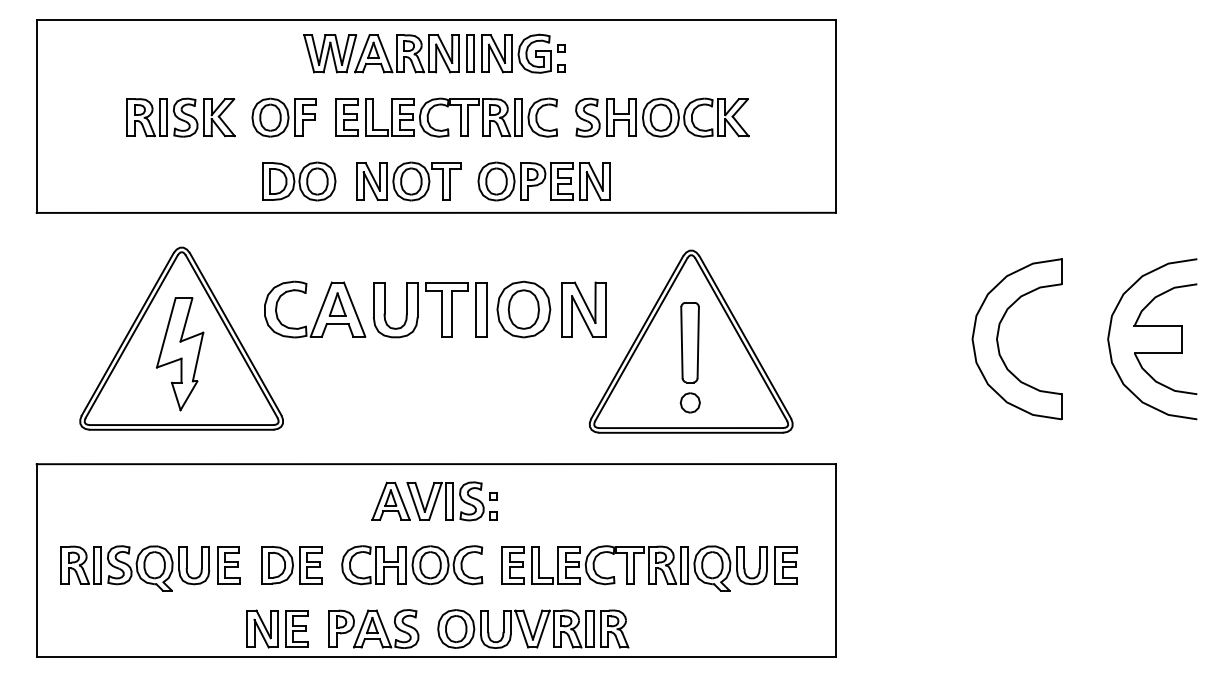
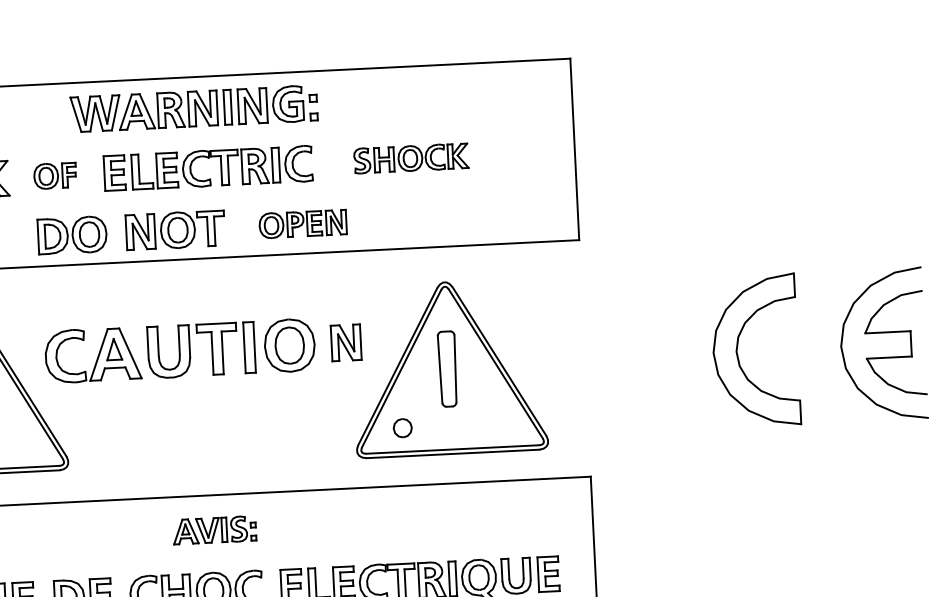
part: (283, 117) -> (54, 175), size x0.7
part: (662, 117) -> (411, 158), size x0.7
part: (543, 181) -> (302, 224), size x0.7
part: (583, 309) -> (345, 342), size x0.7
part: (689, 402) -> (401, 427), moved
part: (434, 501) -> (214, 530), size x0.7

